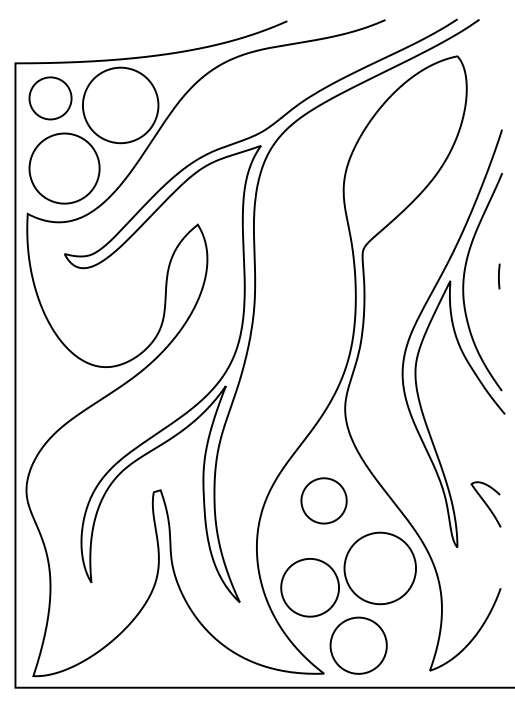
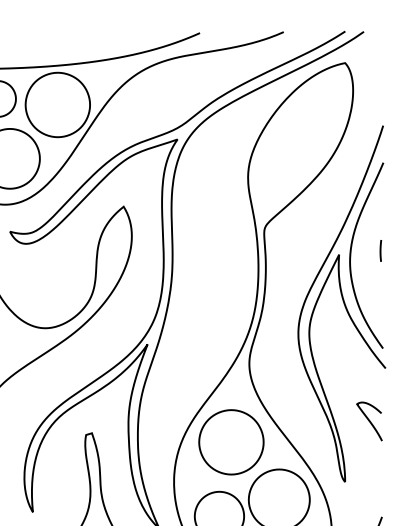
part: (323, 500) -> (230, 442), size x1.67
curve: (485, 504) -> (369, 421), moved

